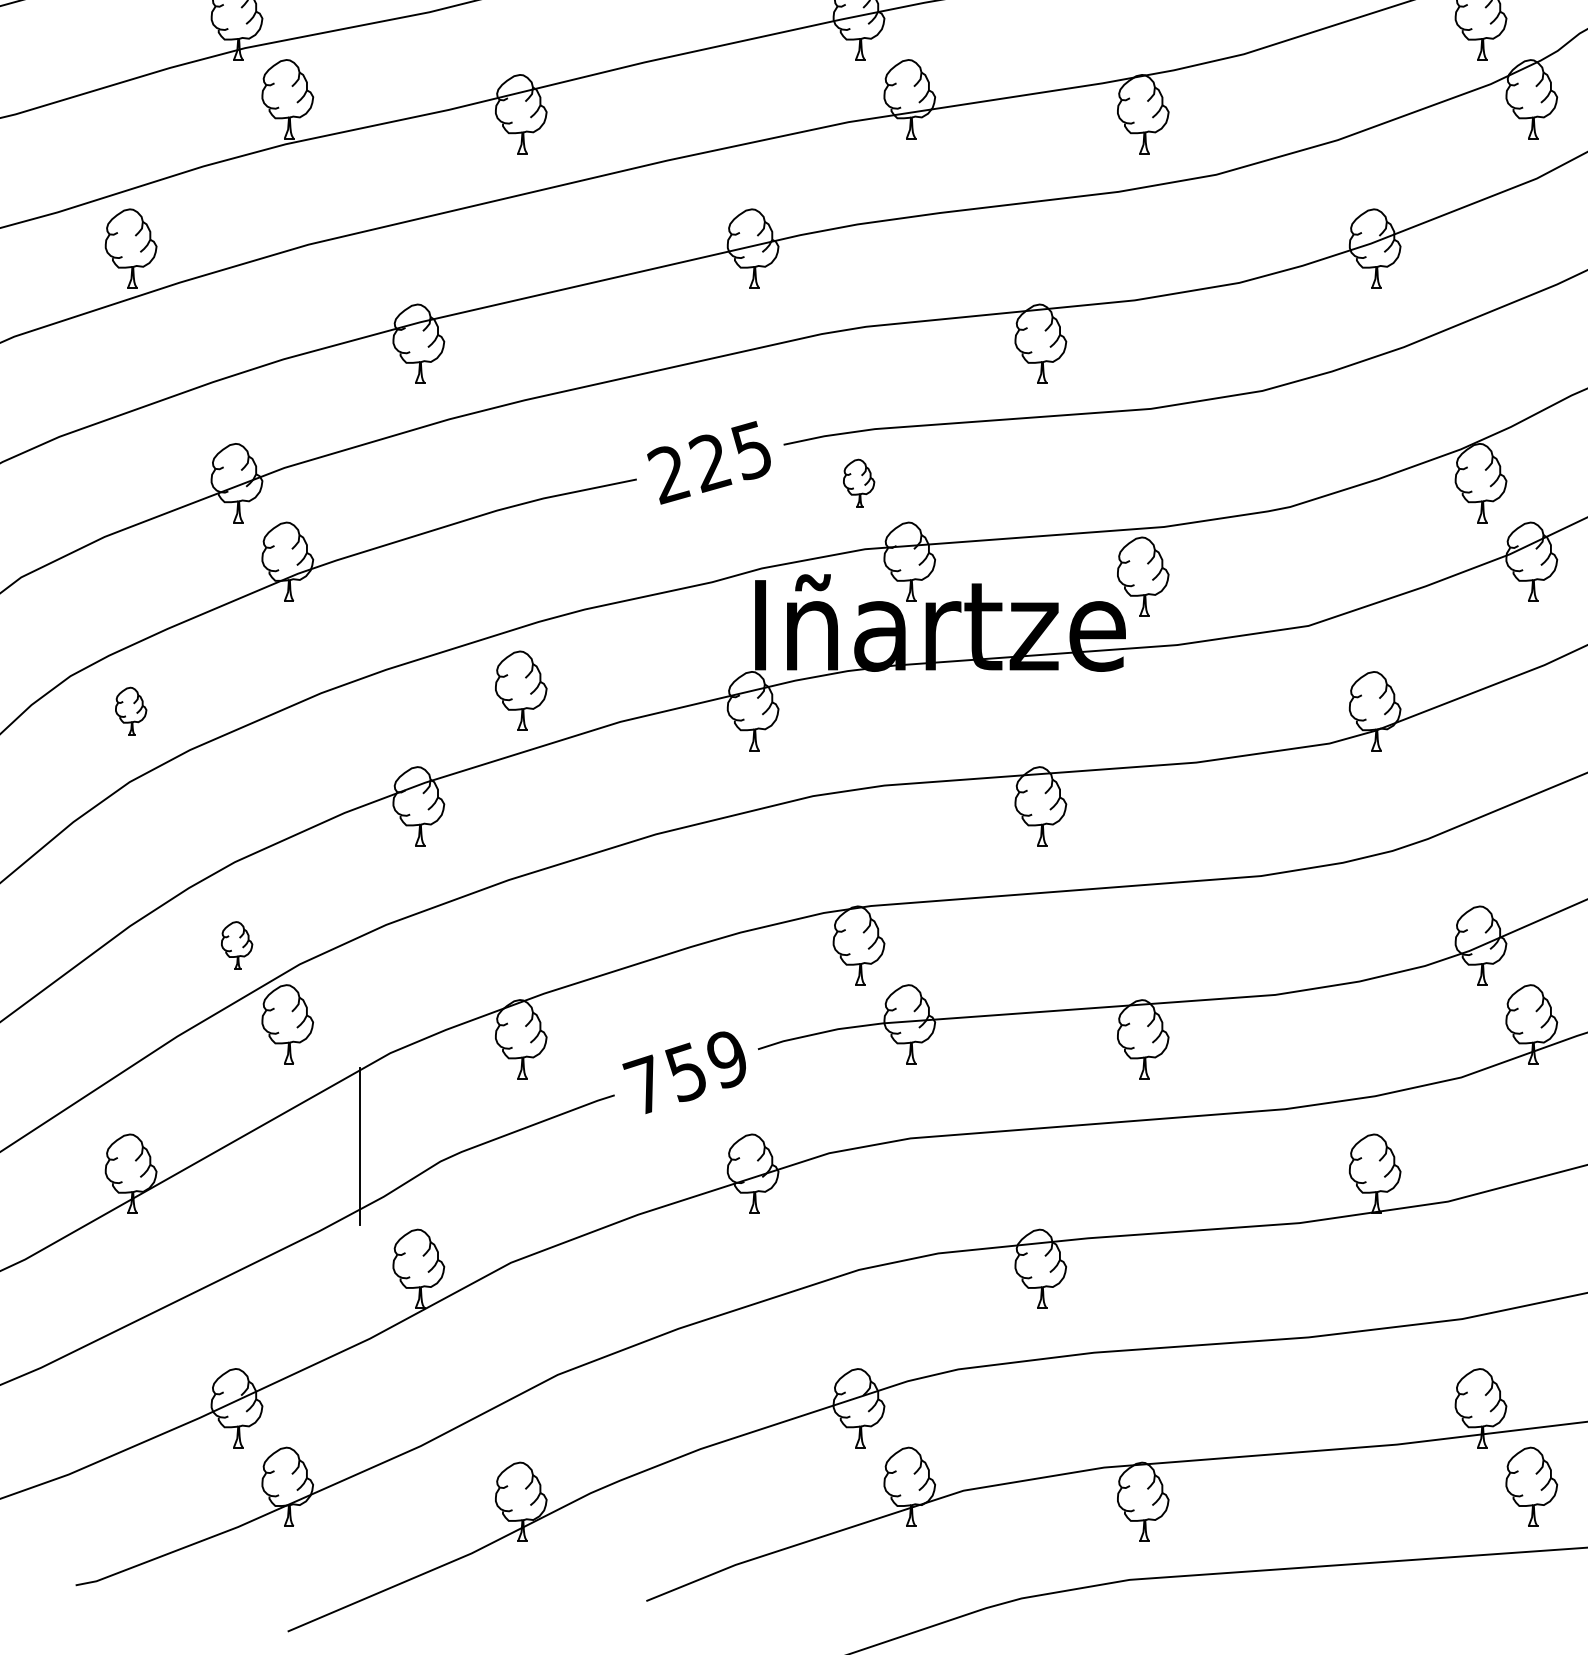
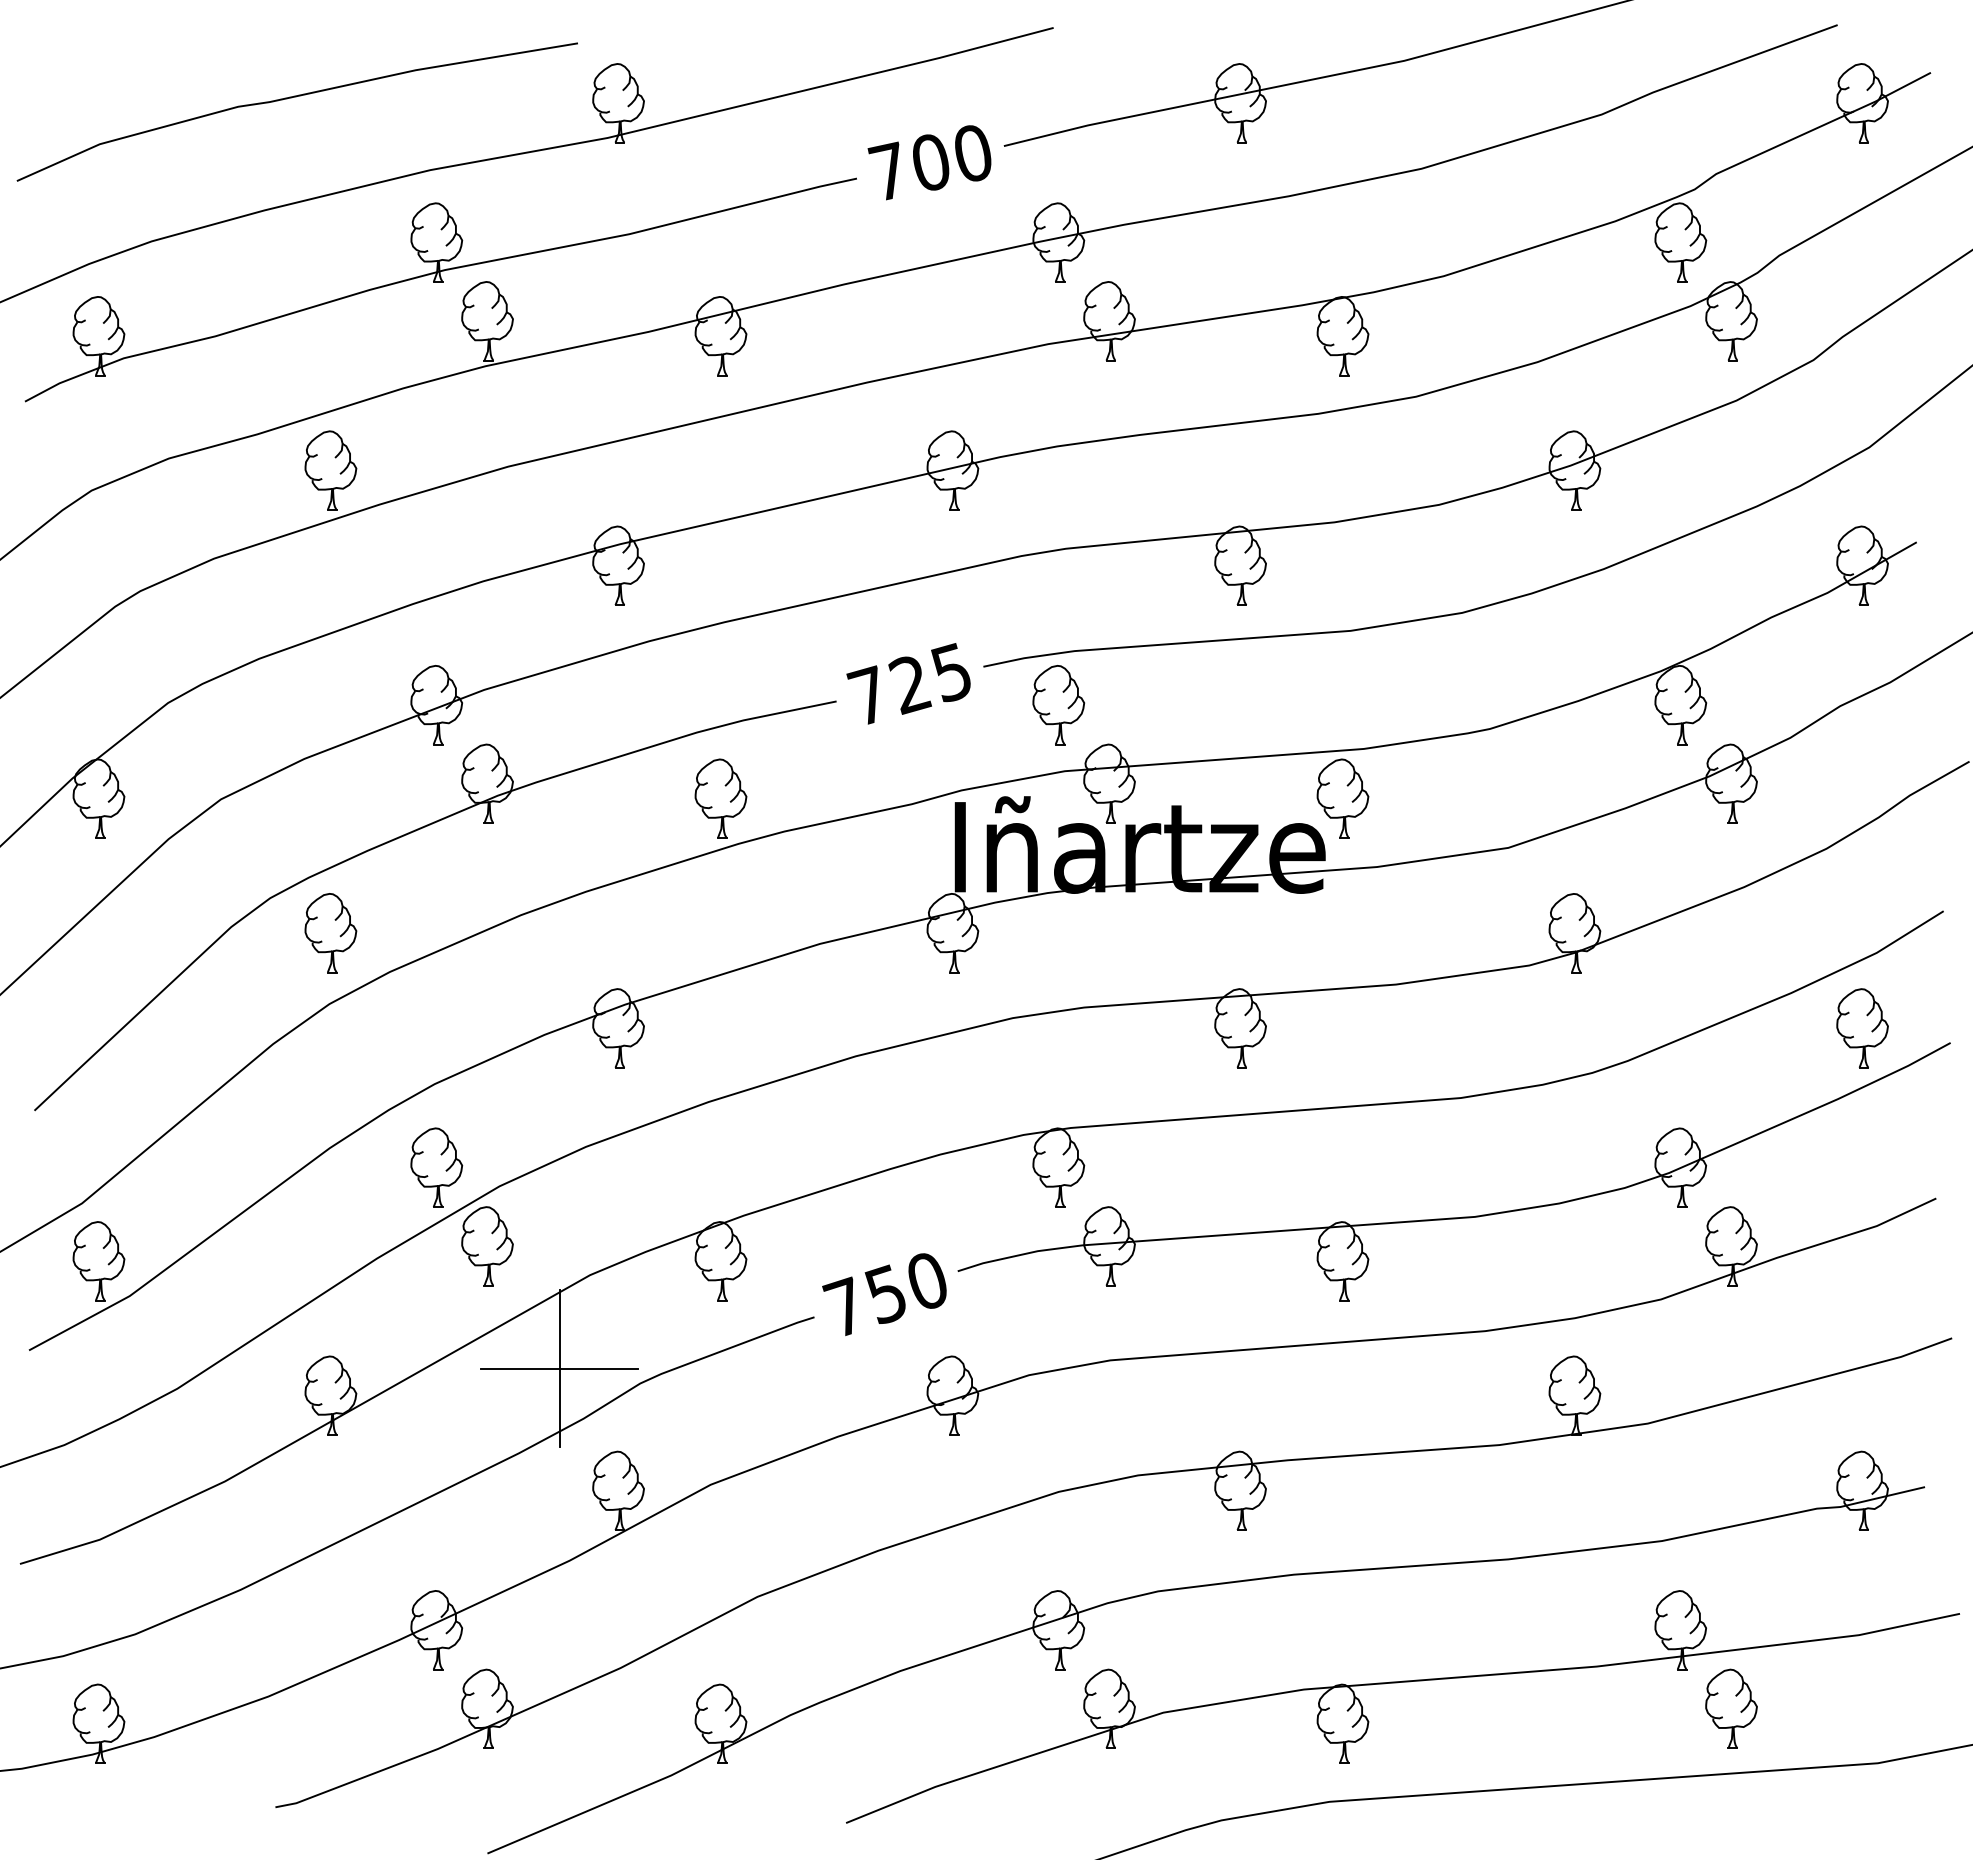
text: (668, 473) -> (868, 695), 225 -> 725
part: (858, 483) -> (1058, 705), size x1.67
part: (520, 690) -> (720, 798), moved
part: (130, 711) -> (330, 933), size x1.67
part: (236, 945) -> (436, 1167), size x1.67
text: (726, 1059) -> (926, 1281), 759 -> 750
line: (359, 1146) -> (559, 1368), added

